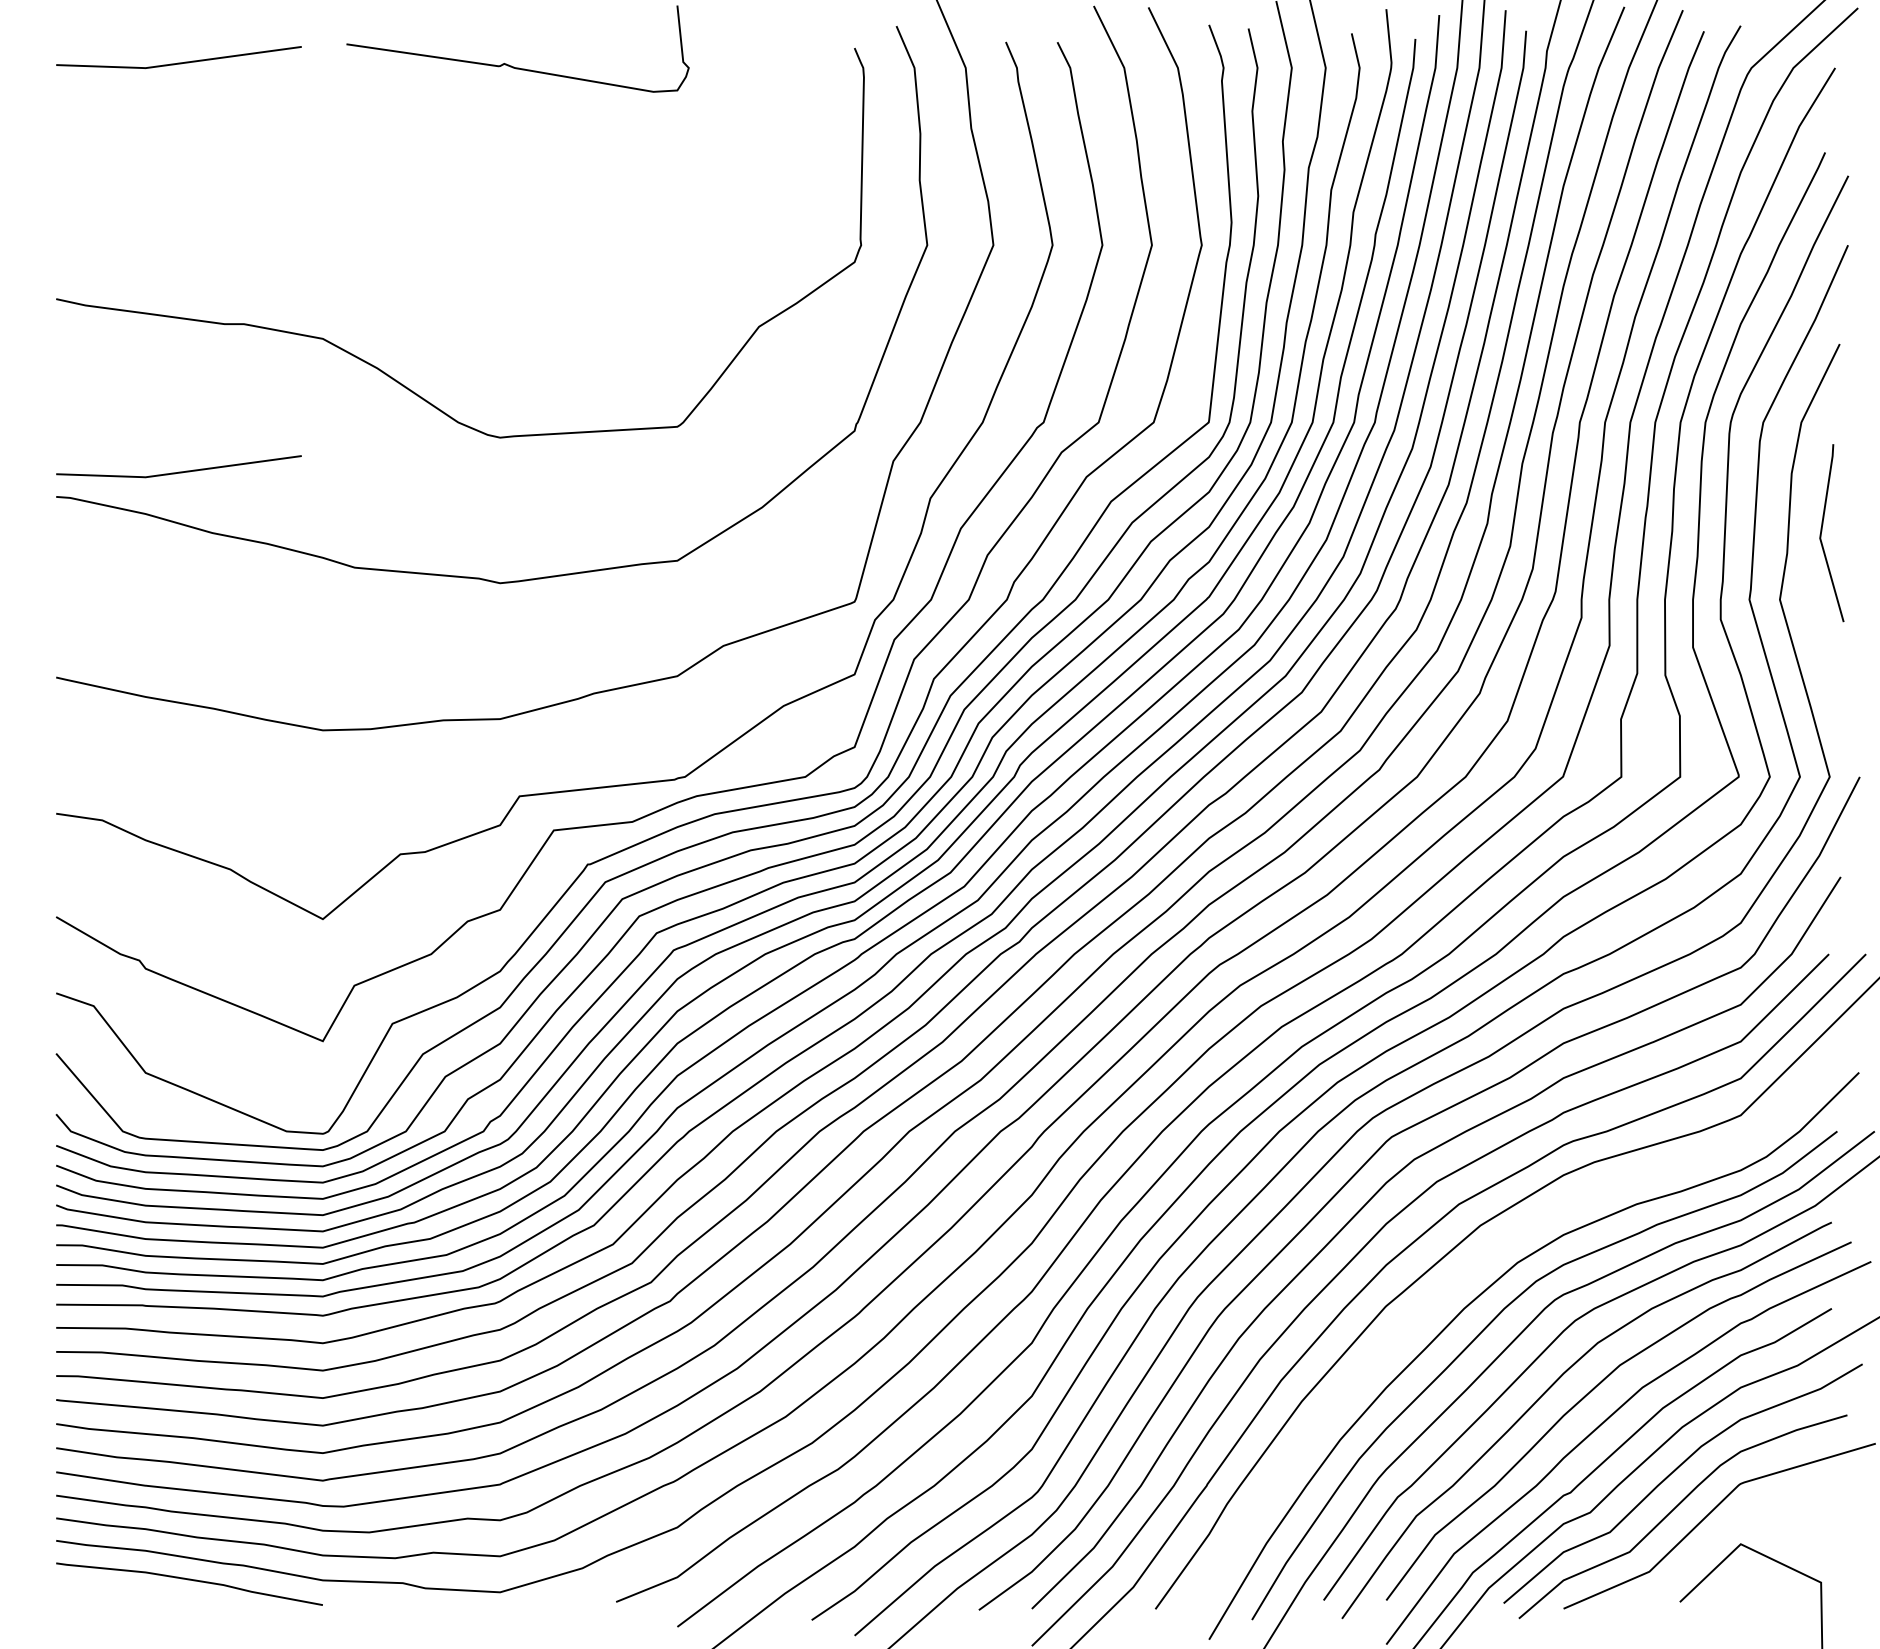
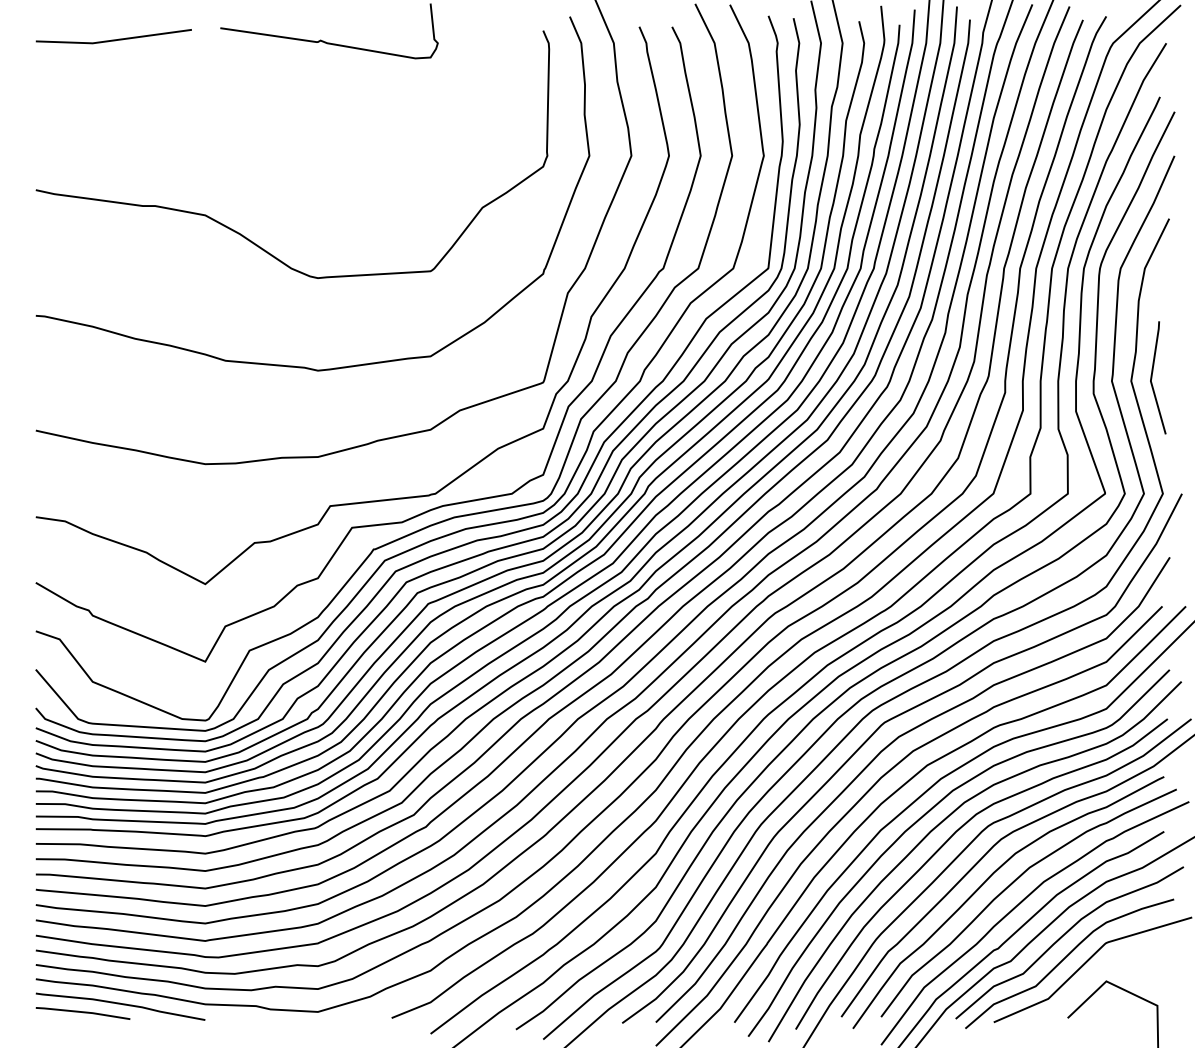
line: (178, 471) -> (113, 299), removed
line: (1822, 532) -> (1152, 377), moved
curve: (1452, 1286) -> (923, 817), added
line: (129, 1594) -> (82, 1013), added

